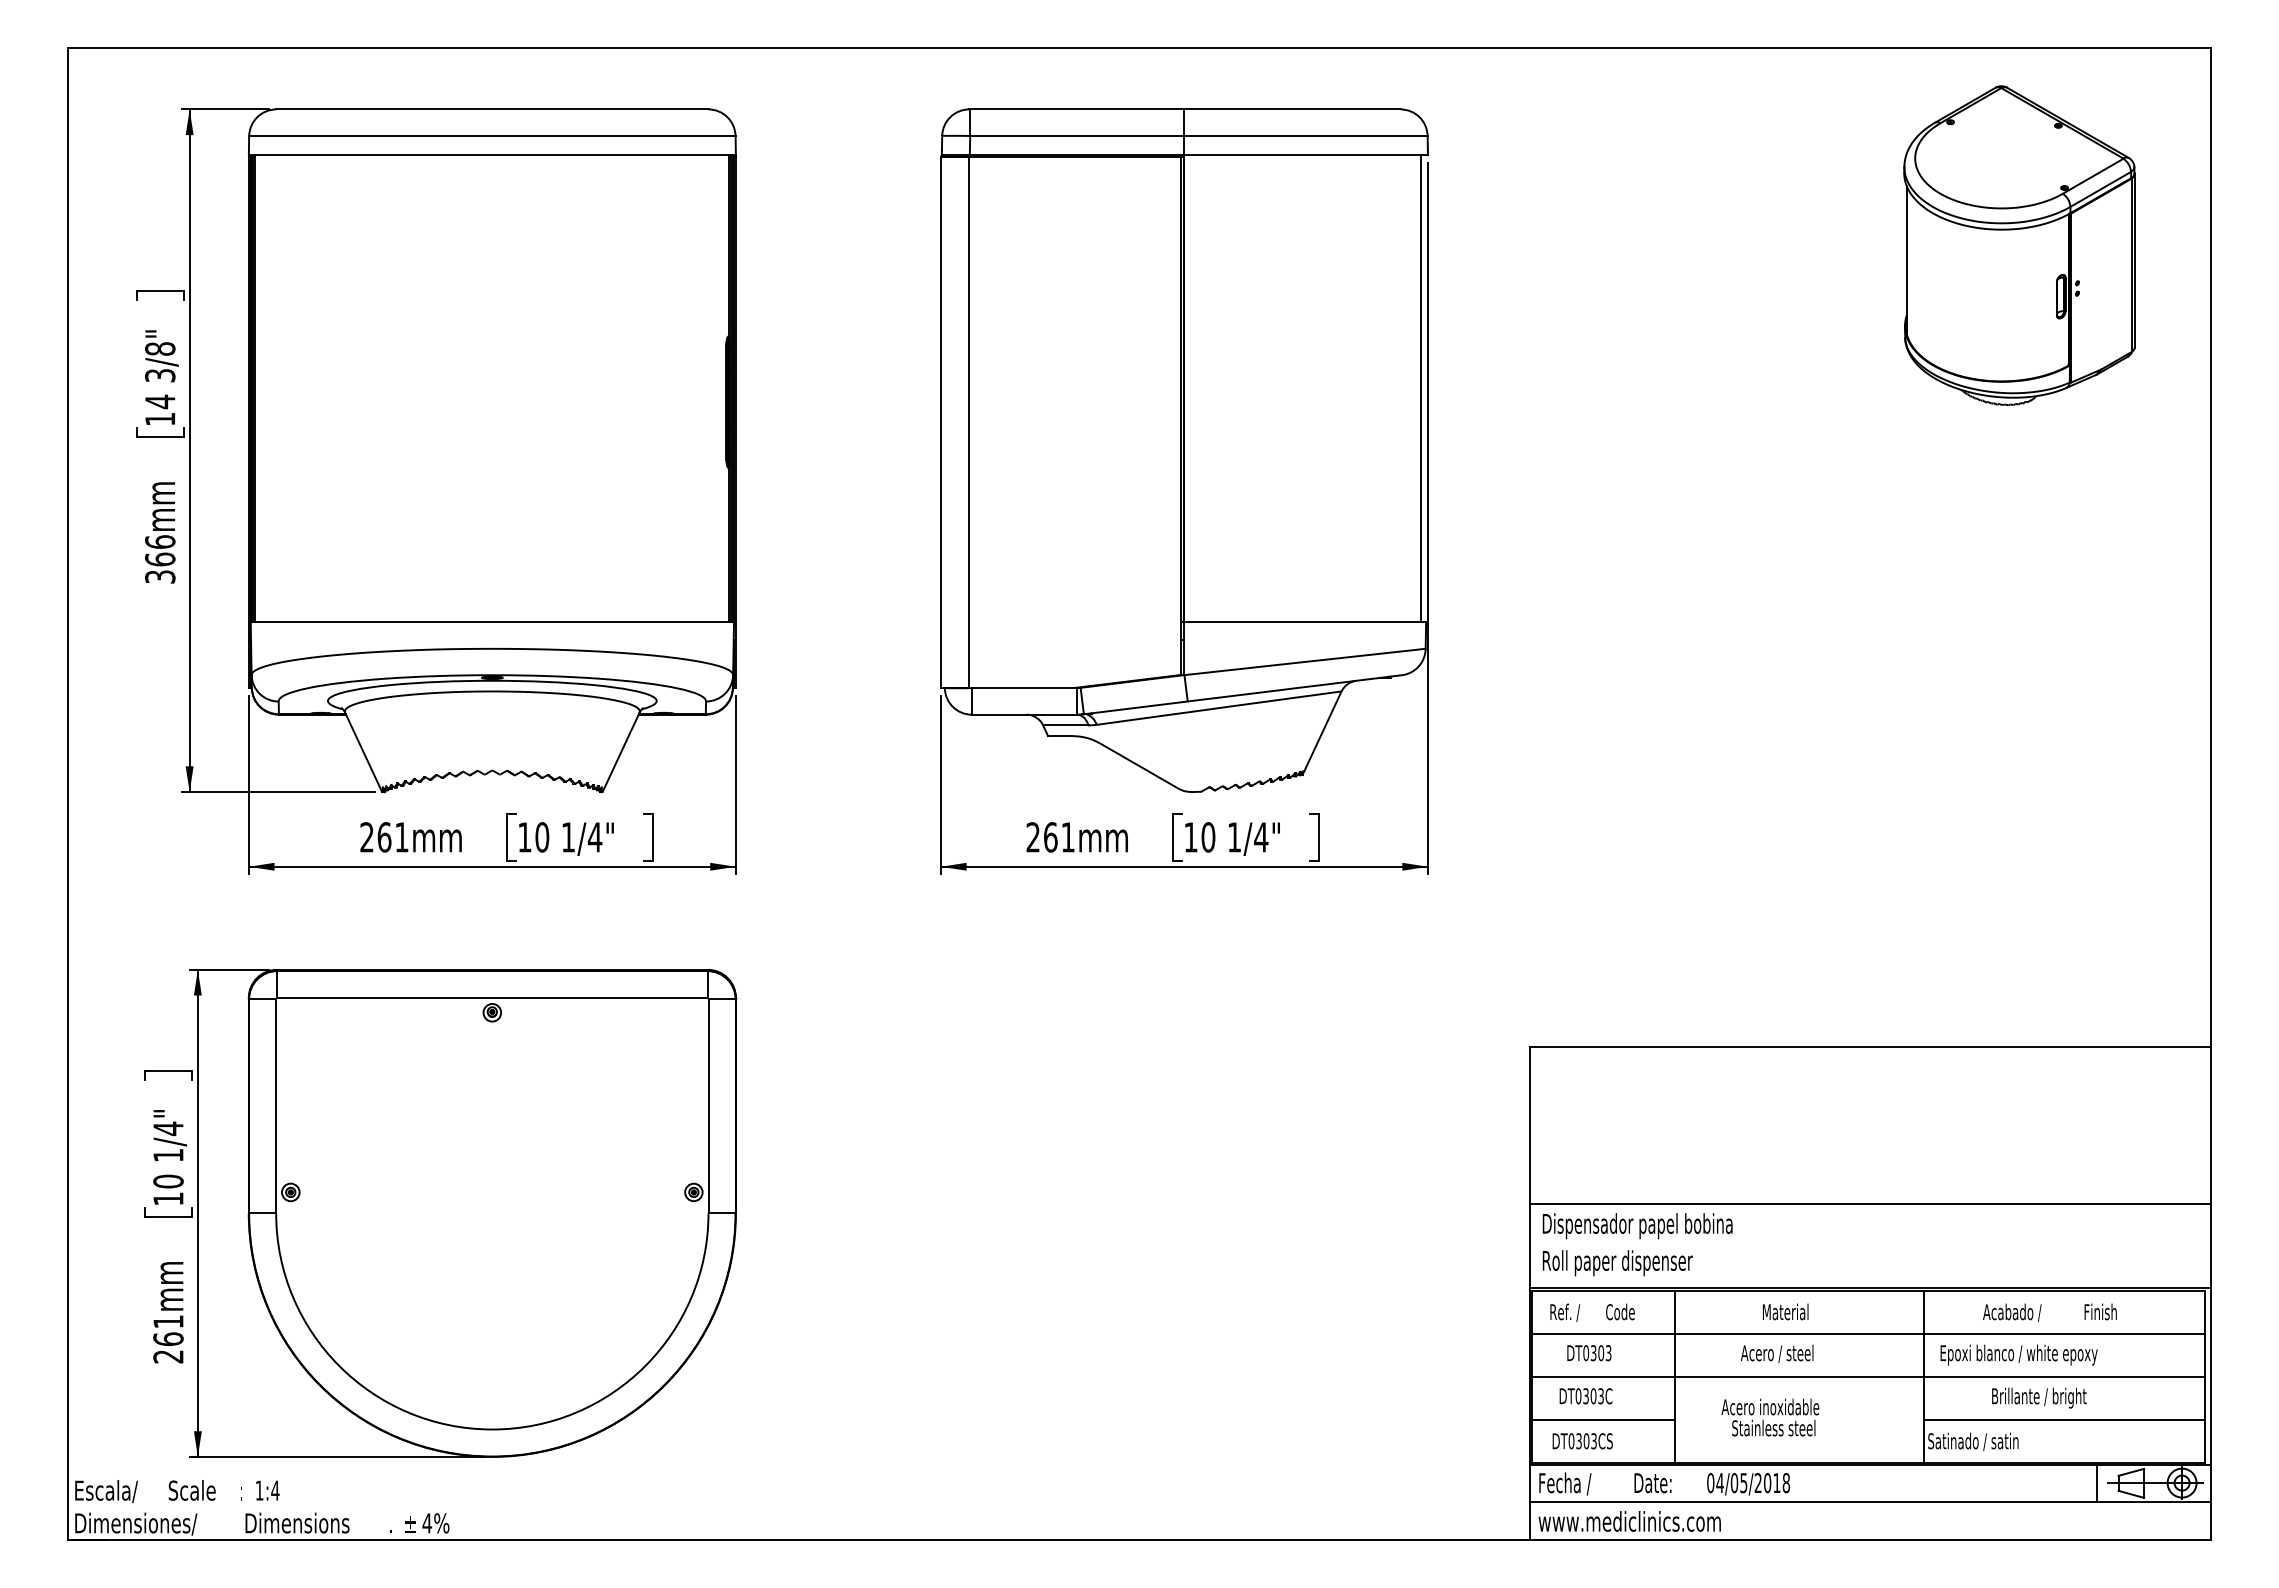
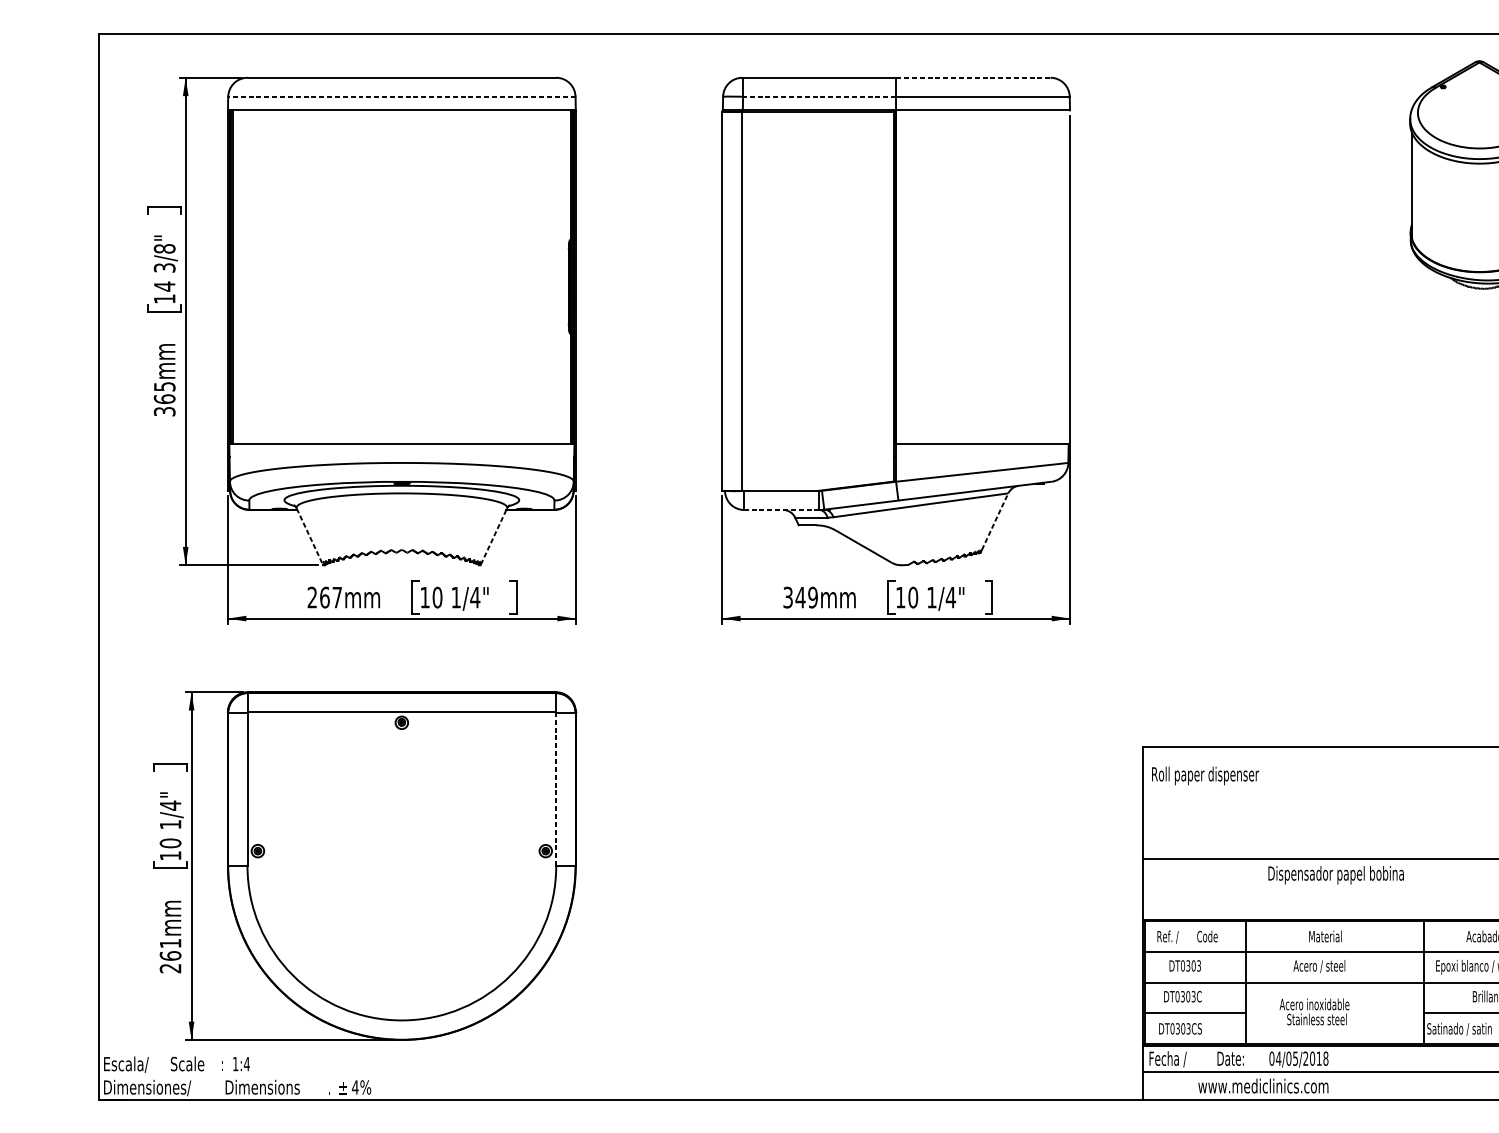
line: (1293, 109) -> (973, 77), solid -> dashed
line: (491, 136) -> (401, 97), solid -> dashed
line: (1076, 136) -> (819, 97), solid -> dashed
line: (1421, 388) -> (1065, 277), removed
text: (160, 541) -> (164, 386), 366mm -> 365mm
line: (1024, 714) -> (781, 509), solid -> dashed
line: (1323, 731) -> (995, 521), solid -> dashed
line: (621, 751) -> (494, 536), solid -> dashed
line: (363, 752) -> (309, 536), solid -> dashed
text: (401, 837) -> (337, 597), 261mm -> 267mm
text: (1050, 837) -> (800, 597), 261mm -> 349mm
line: (708, 1105) -> (556, 789), solid -> dashed
text: (1637, 1226) -> (1336, 875), moved
text: (1617, 1263) -> (1205, 776), moved
text: (1629, 1521) -> (1263, 1086), moved

